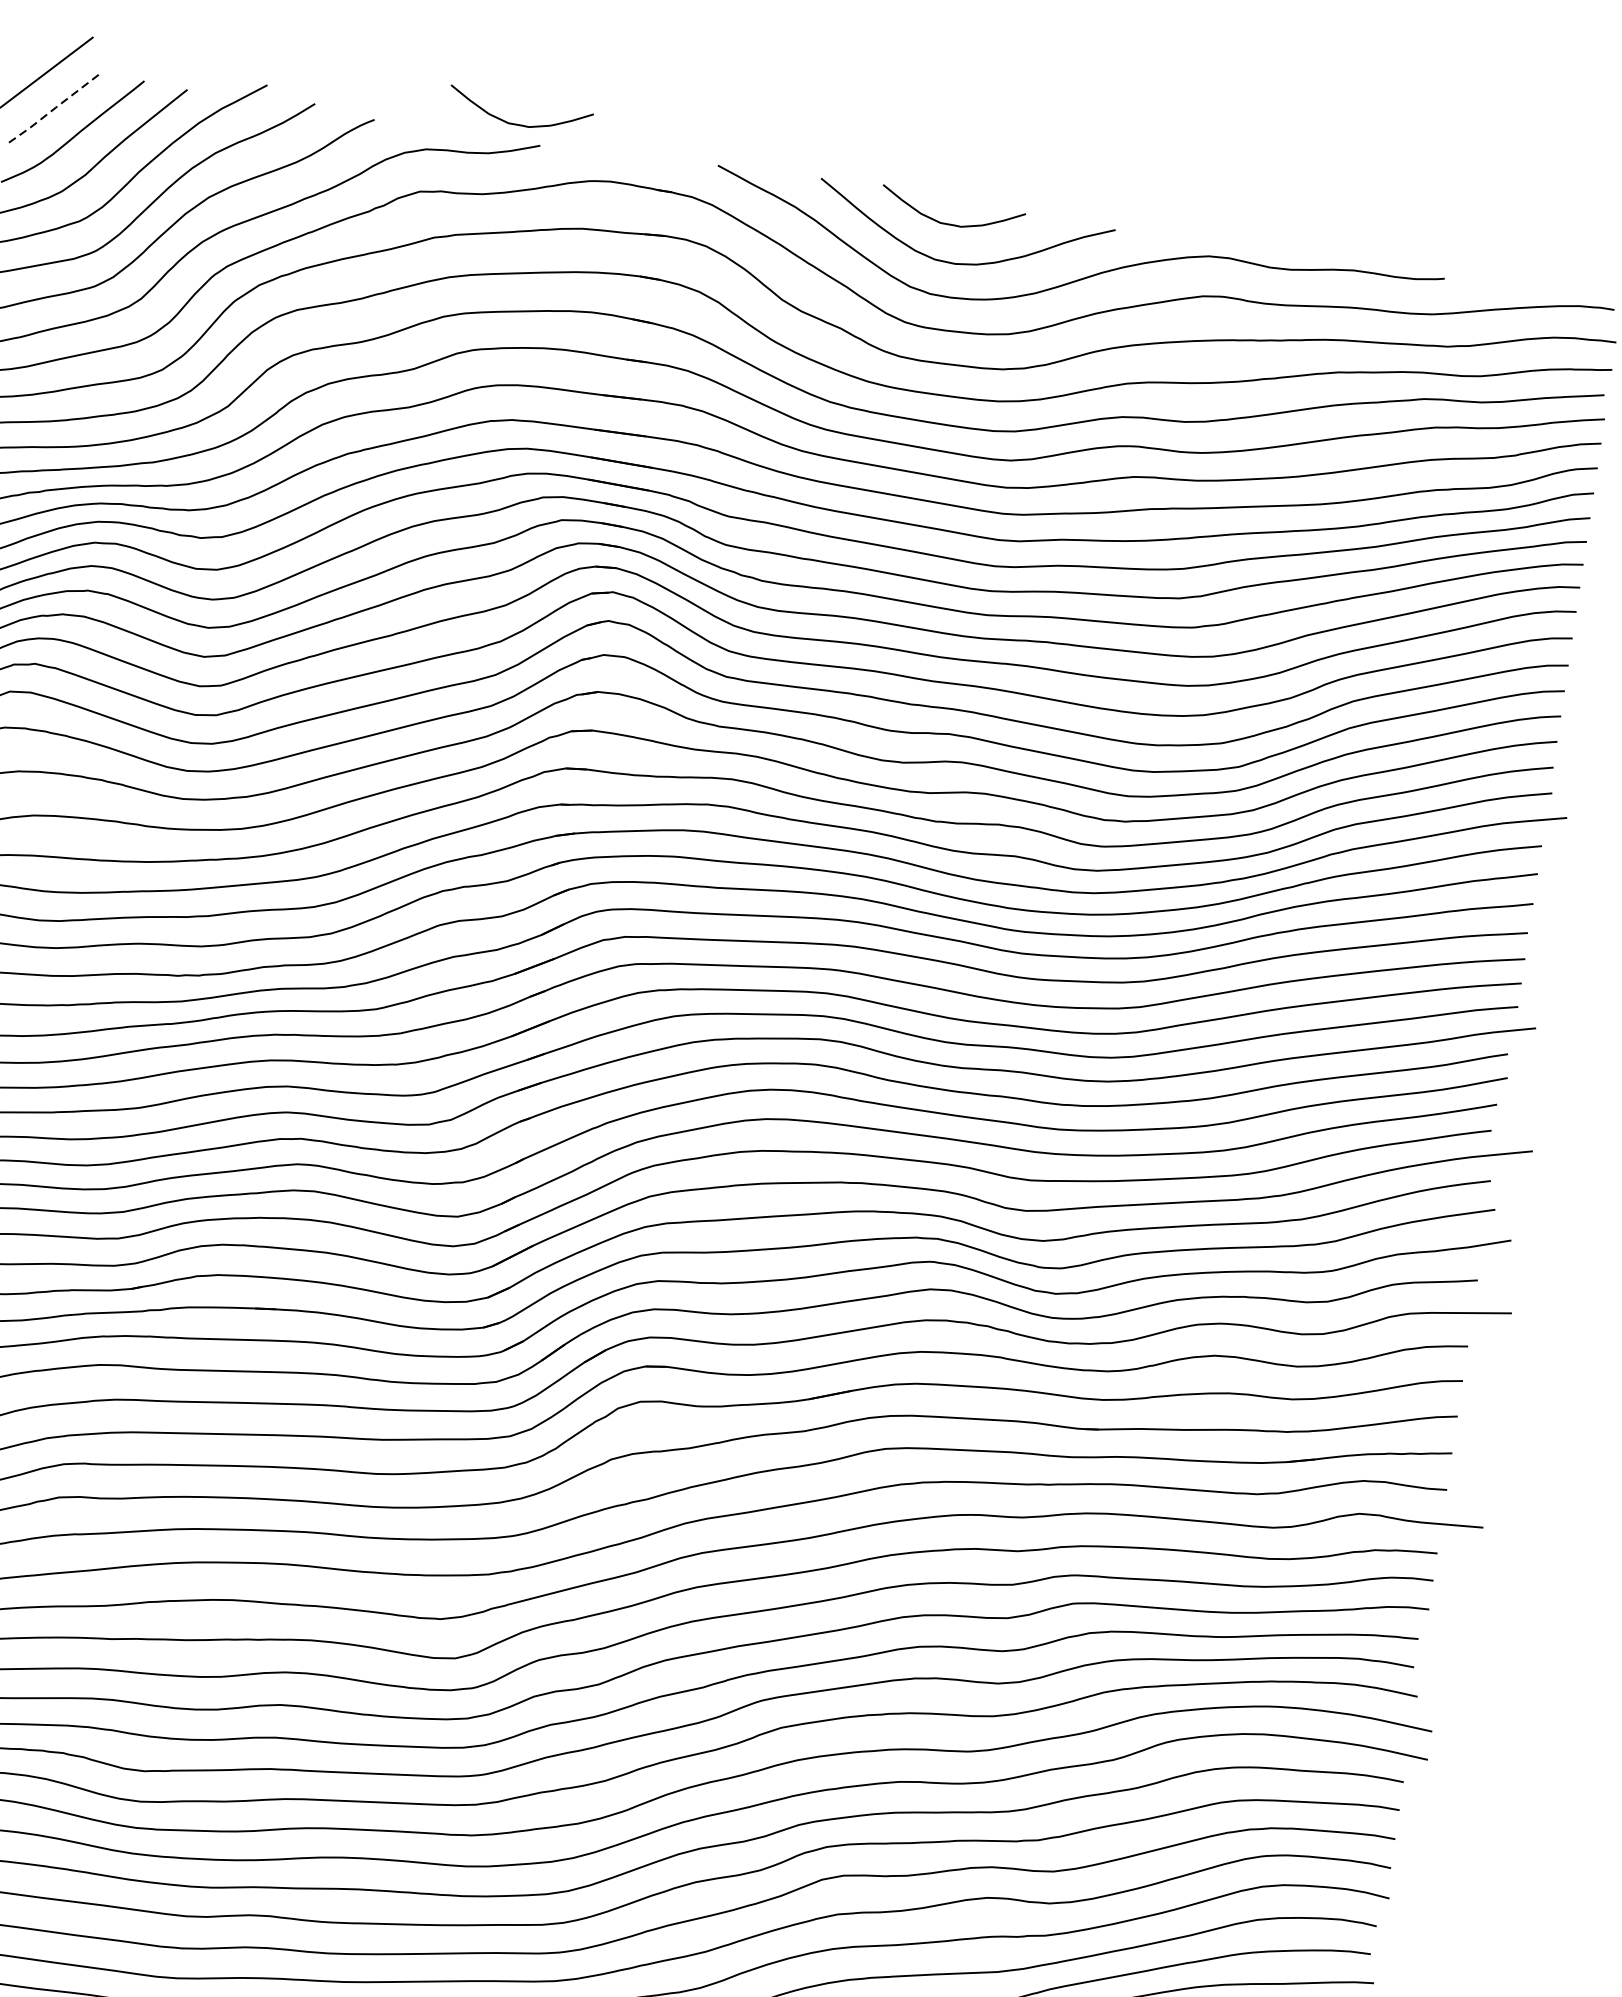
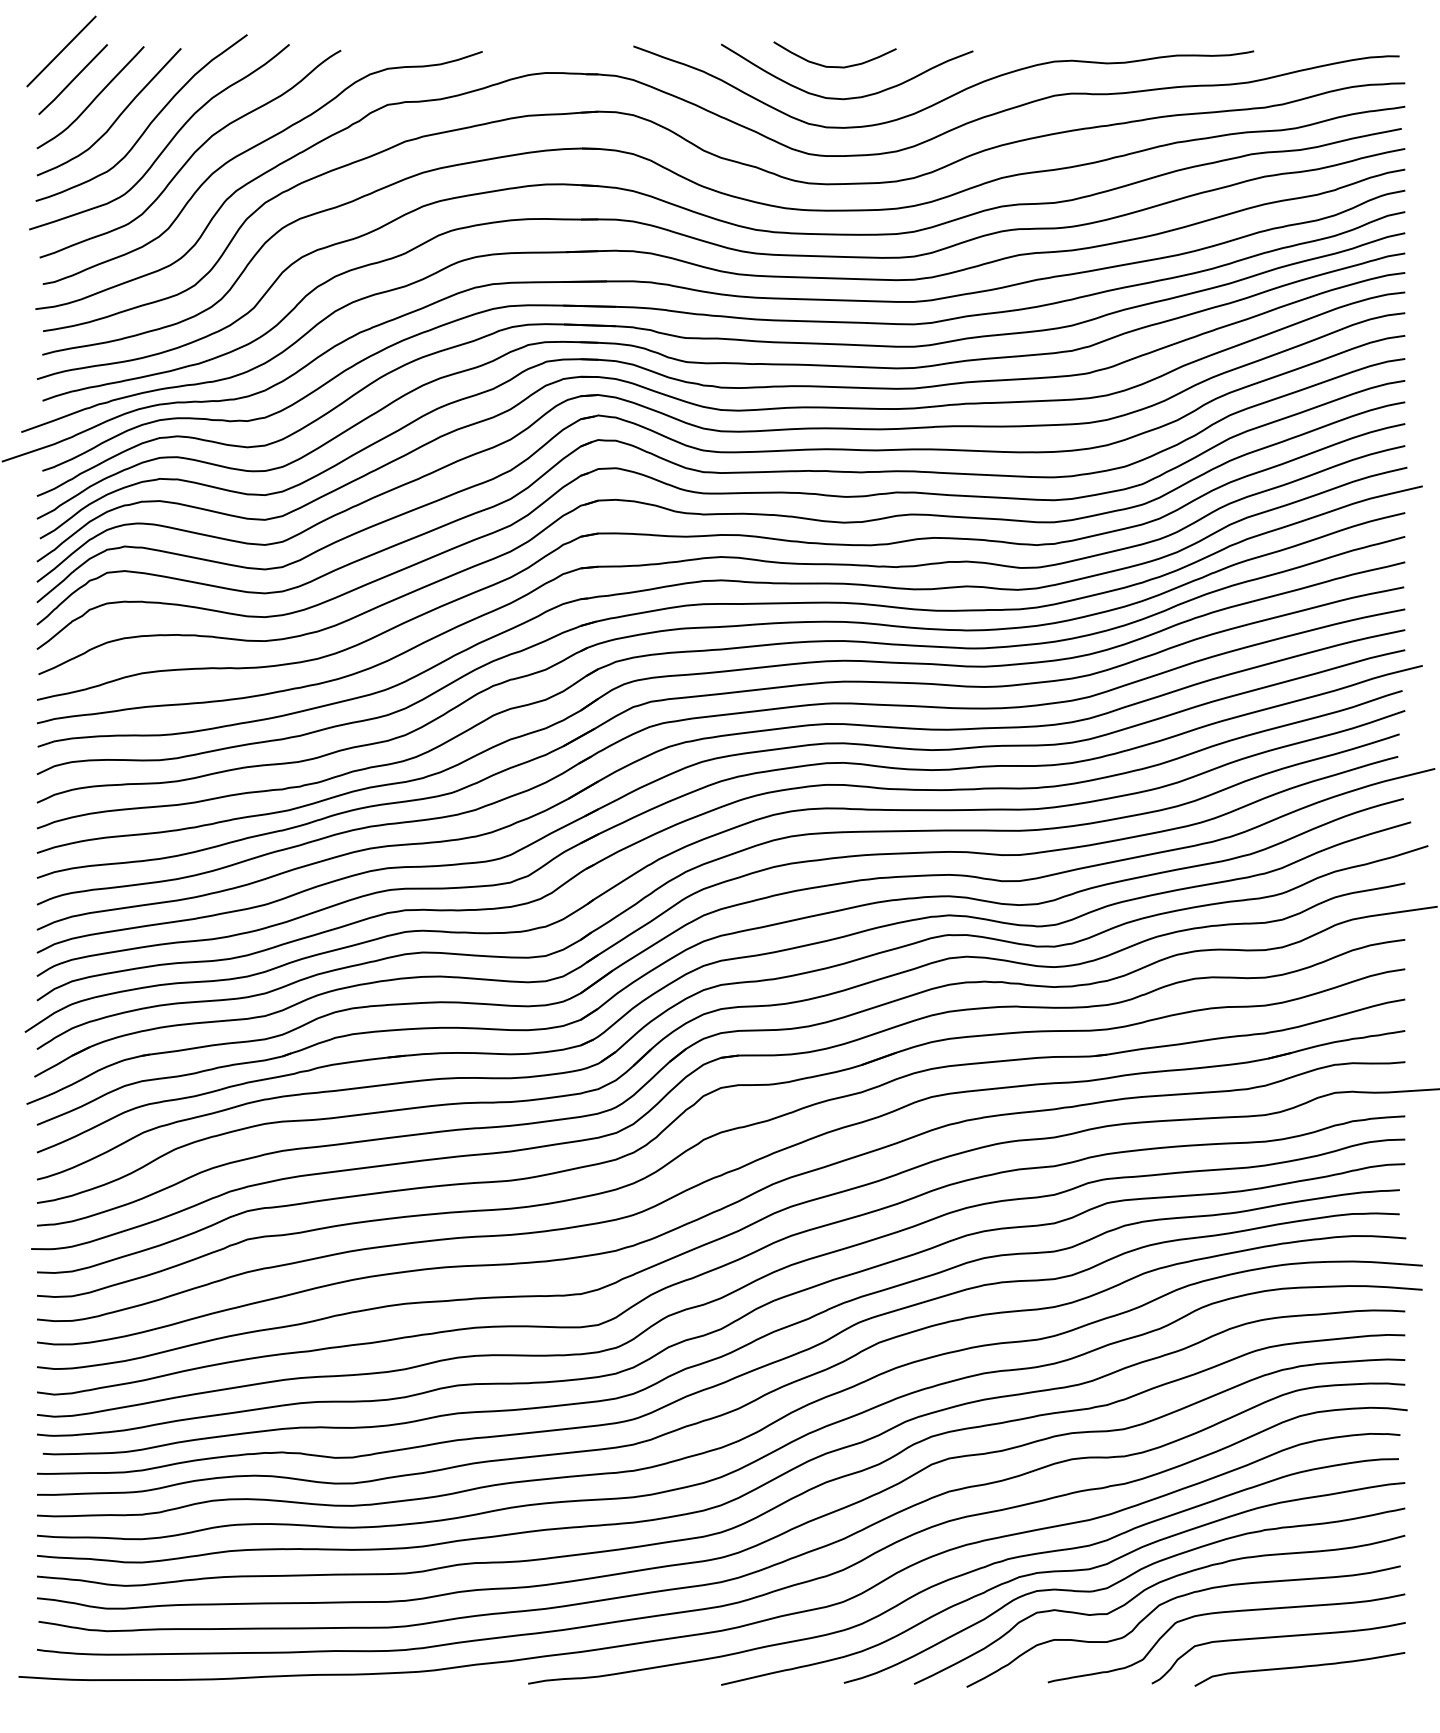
line: (55, 107) -> (73, 79), dashed -> solid
curve: (518, 124) -> (461, 36), removed

